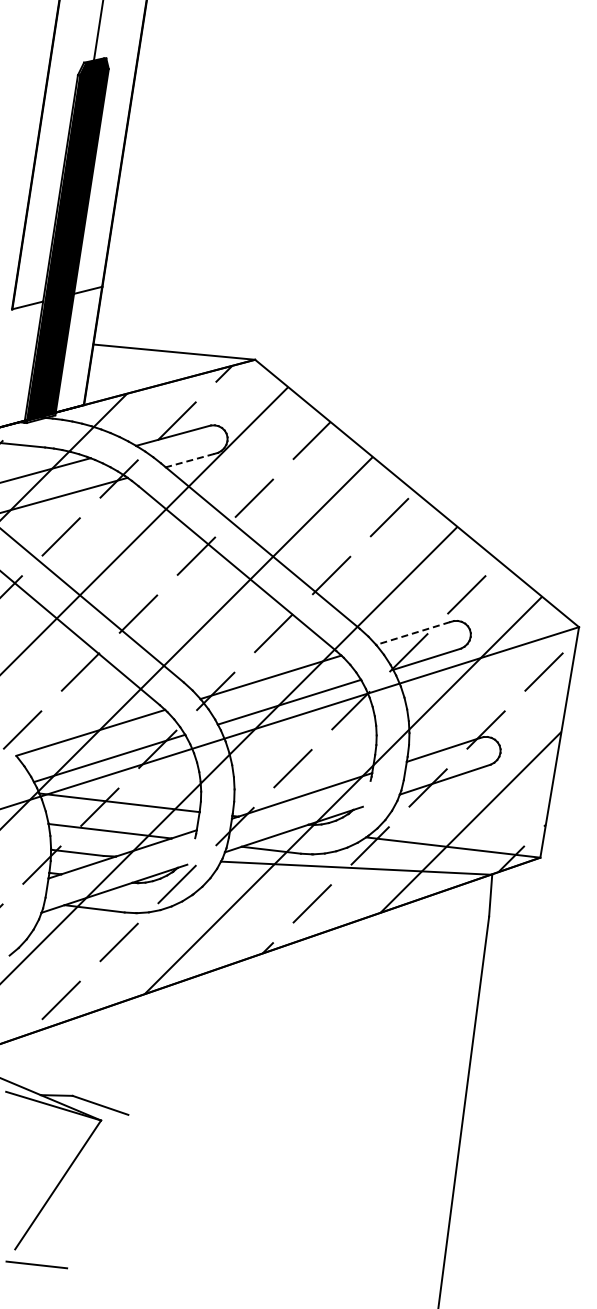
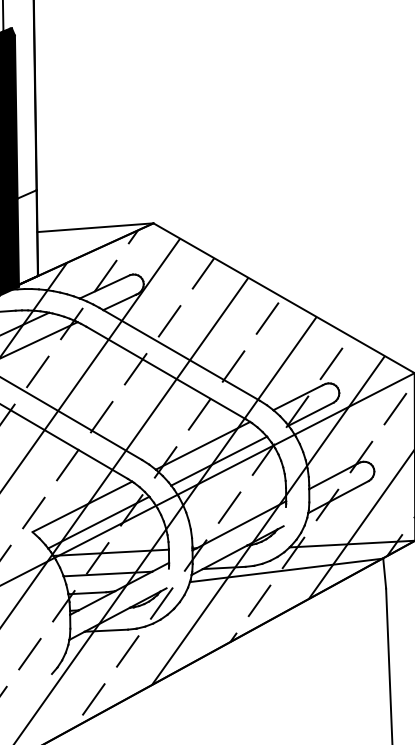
line: (189, 460) -> (119, 302), dashed -> solid
line: (413, 633) -> (298, 397), dashed -> solid

